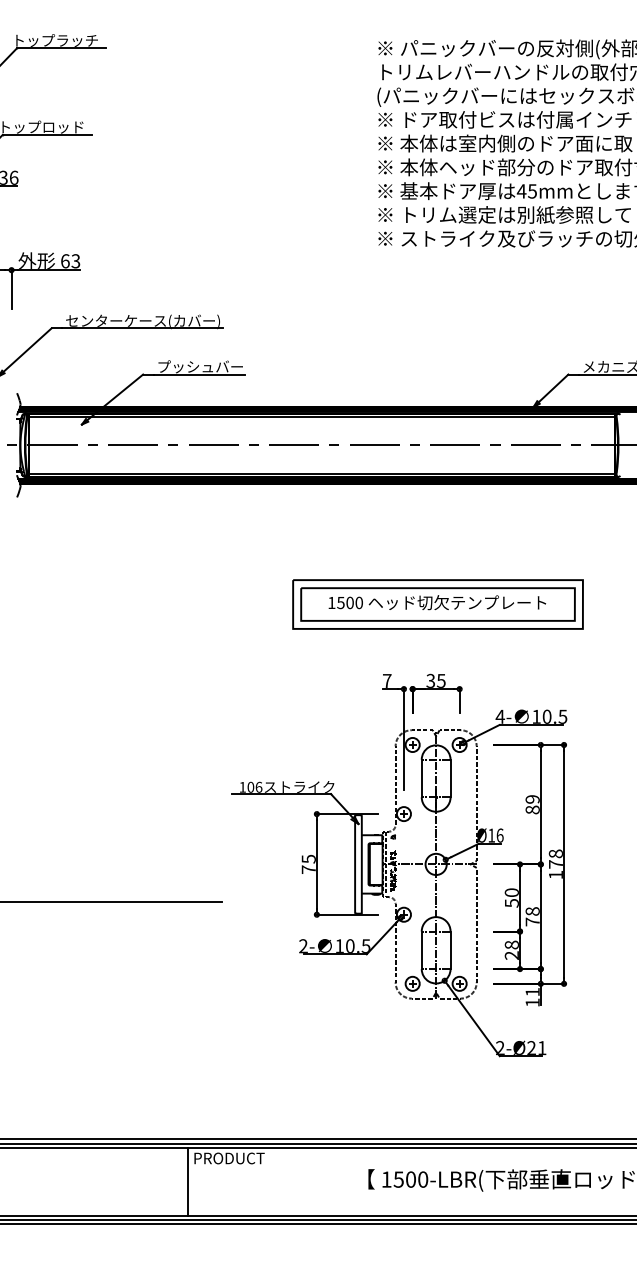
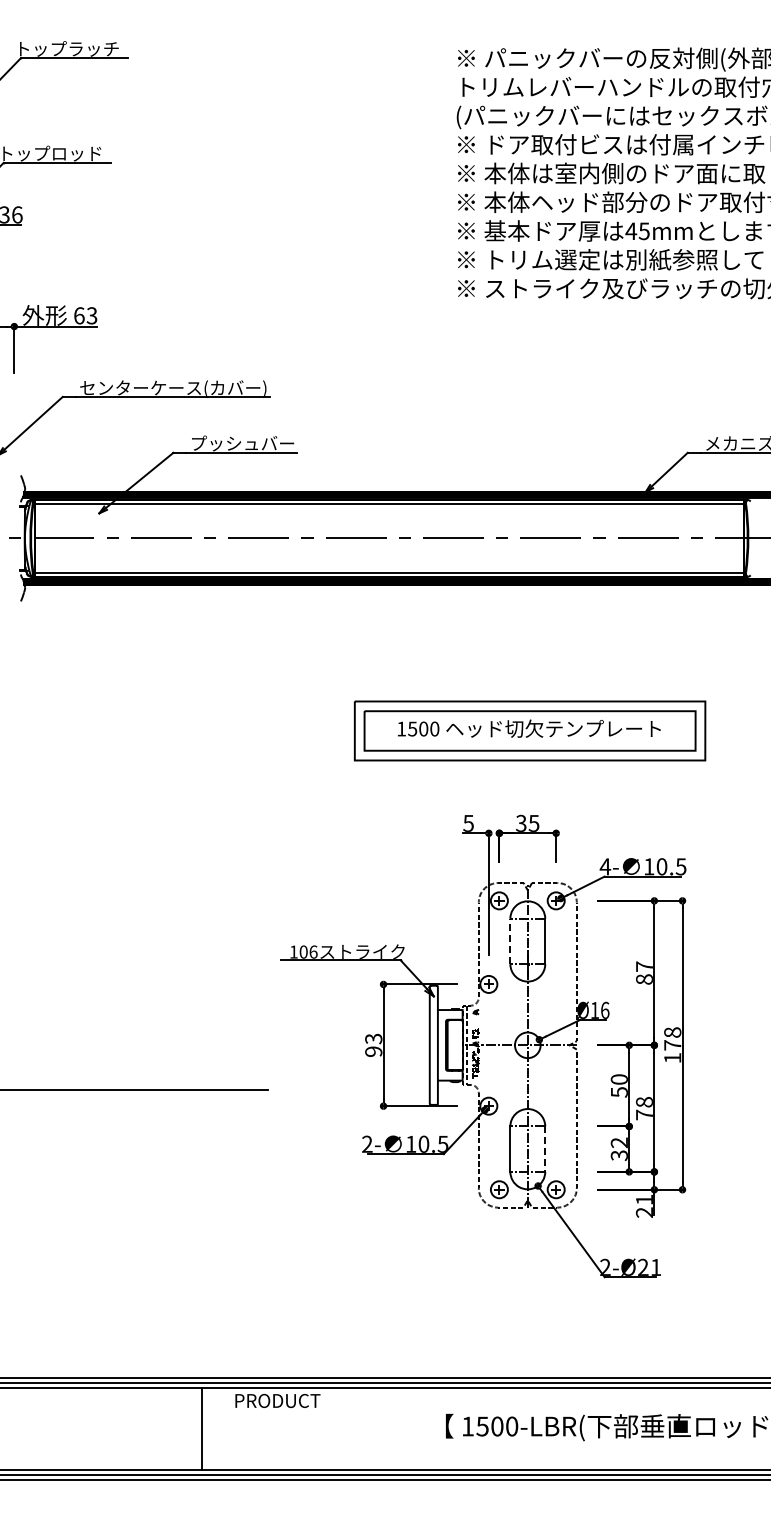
text: (387, 681) -> (468, 823), 7 -> 5
line: (421, 778) -> (510, 941), solid -> dashed
text: (531, 799) -> (643, 966), 89 -> 87
text: (308, 863) -> (373, 1044), 75 -> 93
text: (511, 949) -> (618, 1148), 28 -> 32
line: (450, 950) -> (545, 1149), solid -> dashed
text: (531, 1002) -> (643, 1212), 11 -> 21
line: (187, 1181) -> (202, 1428), moved

